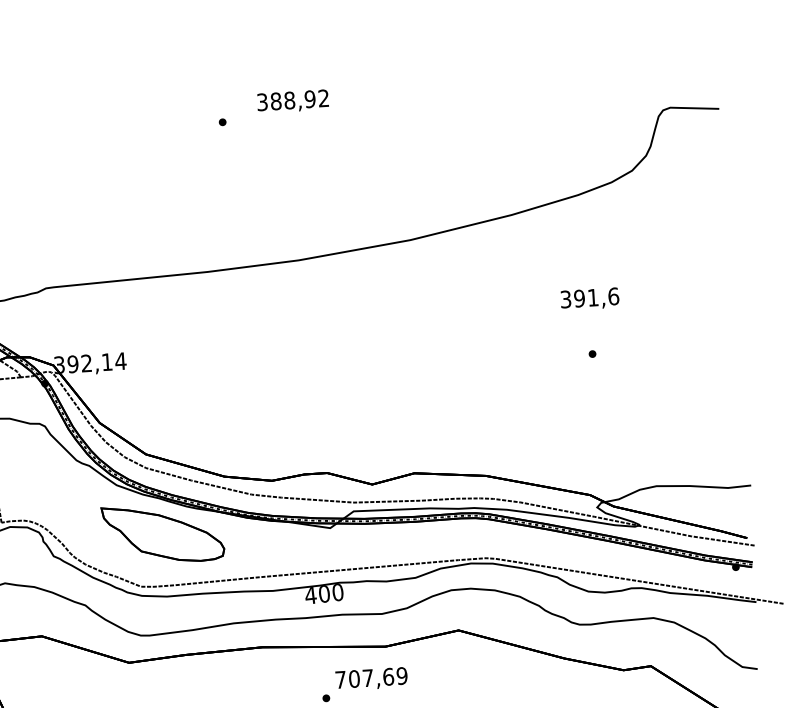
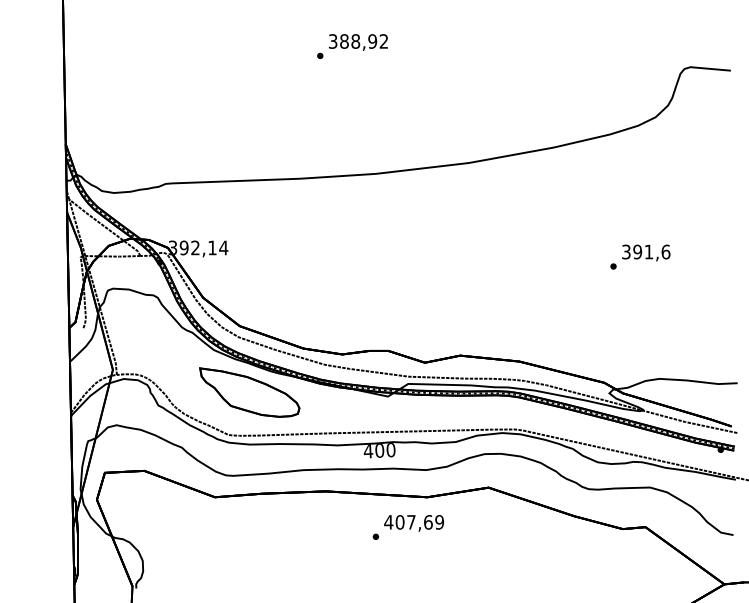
text: (293, 101) -> (358, 42), moved
text: (590, 298) -> (646, 252), moved
text: (340, 680) -> (388, 522), 707,69 -> 407,69

